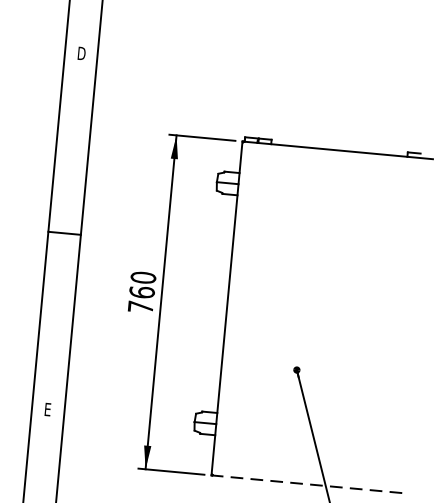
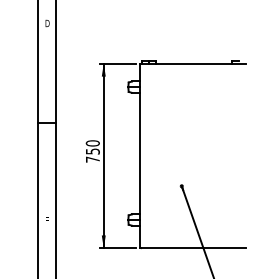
text: (141, 292) -> (92, 151), 760 -> 750
line: (307, 484) -> (193, 248), dashed -> solid

